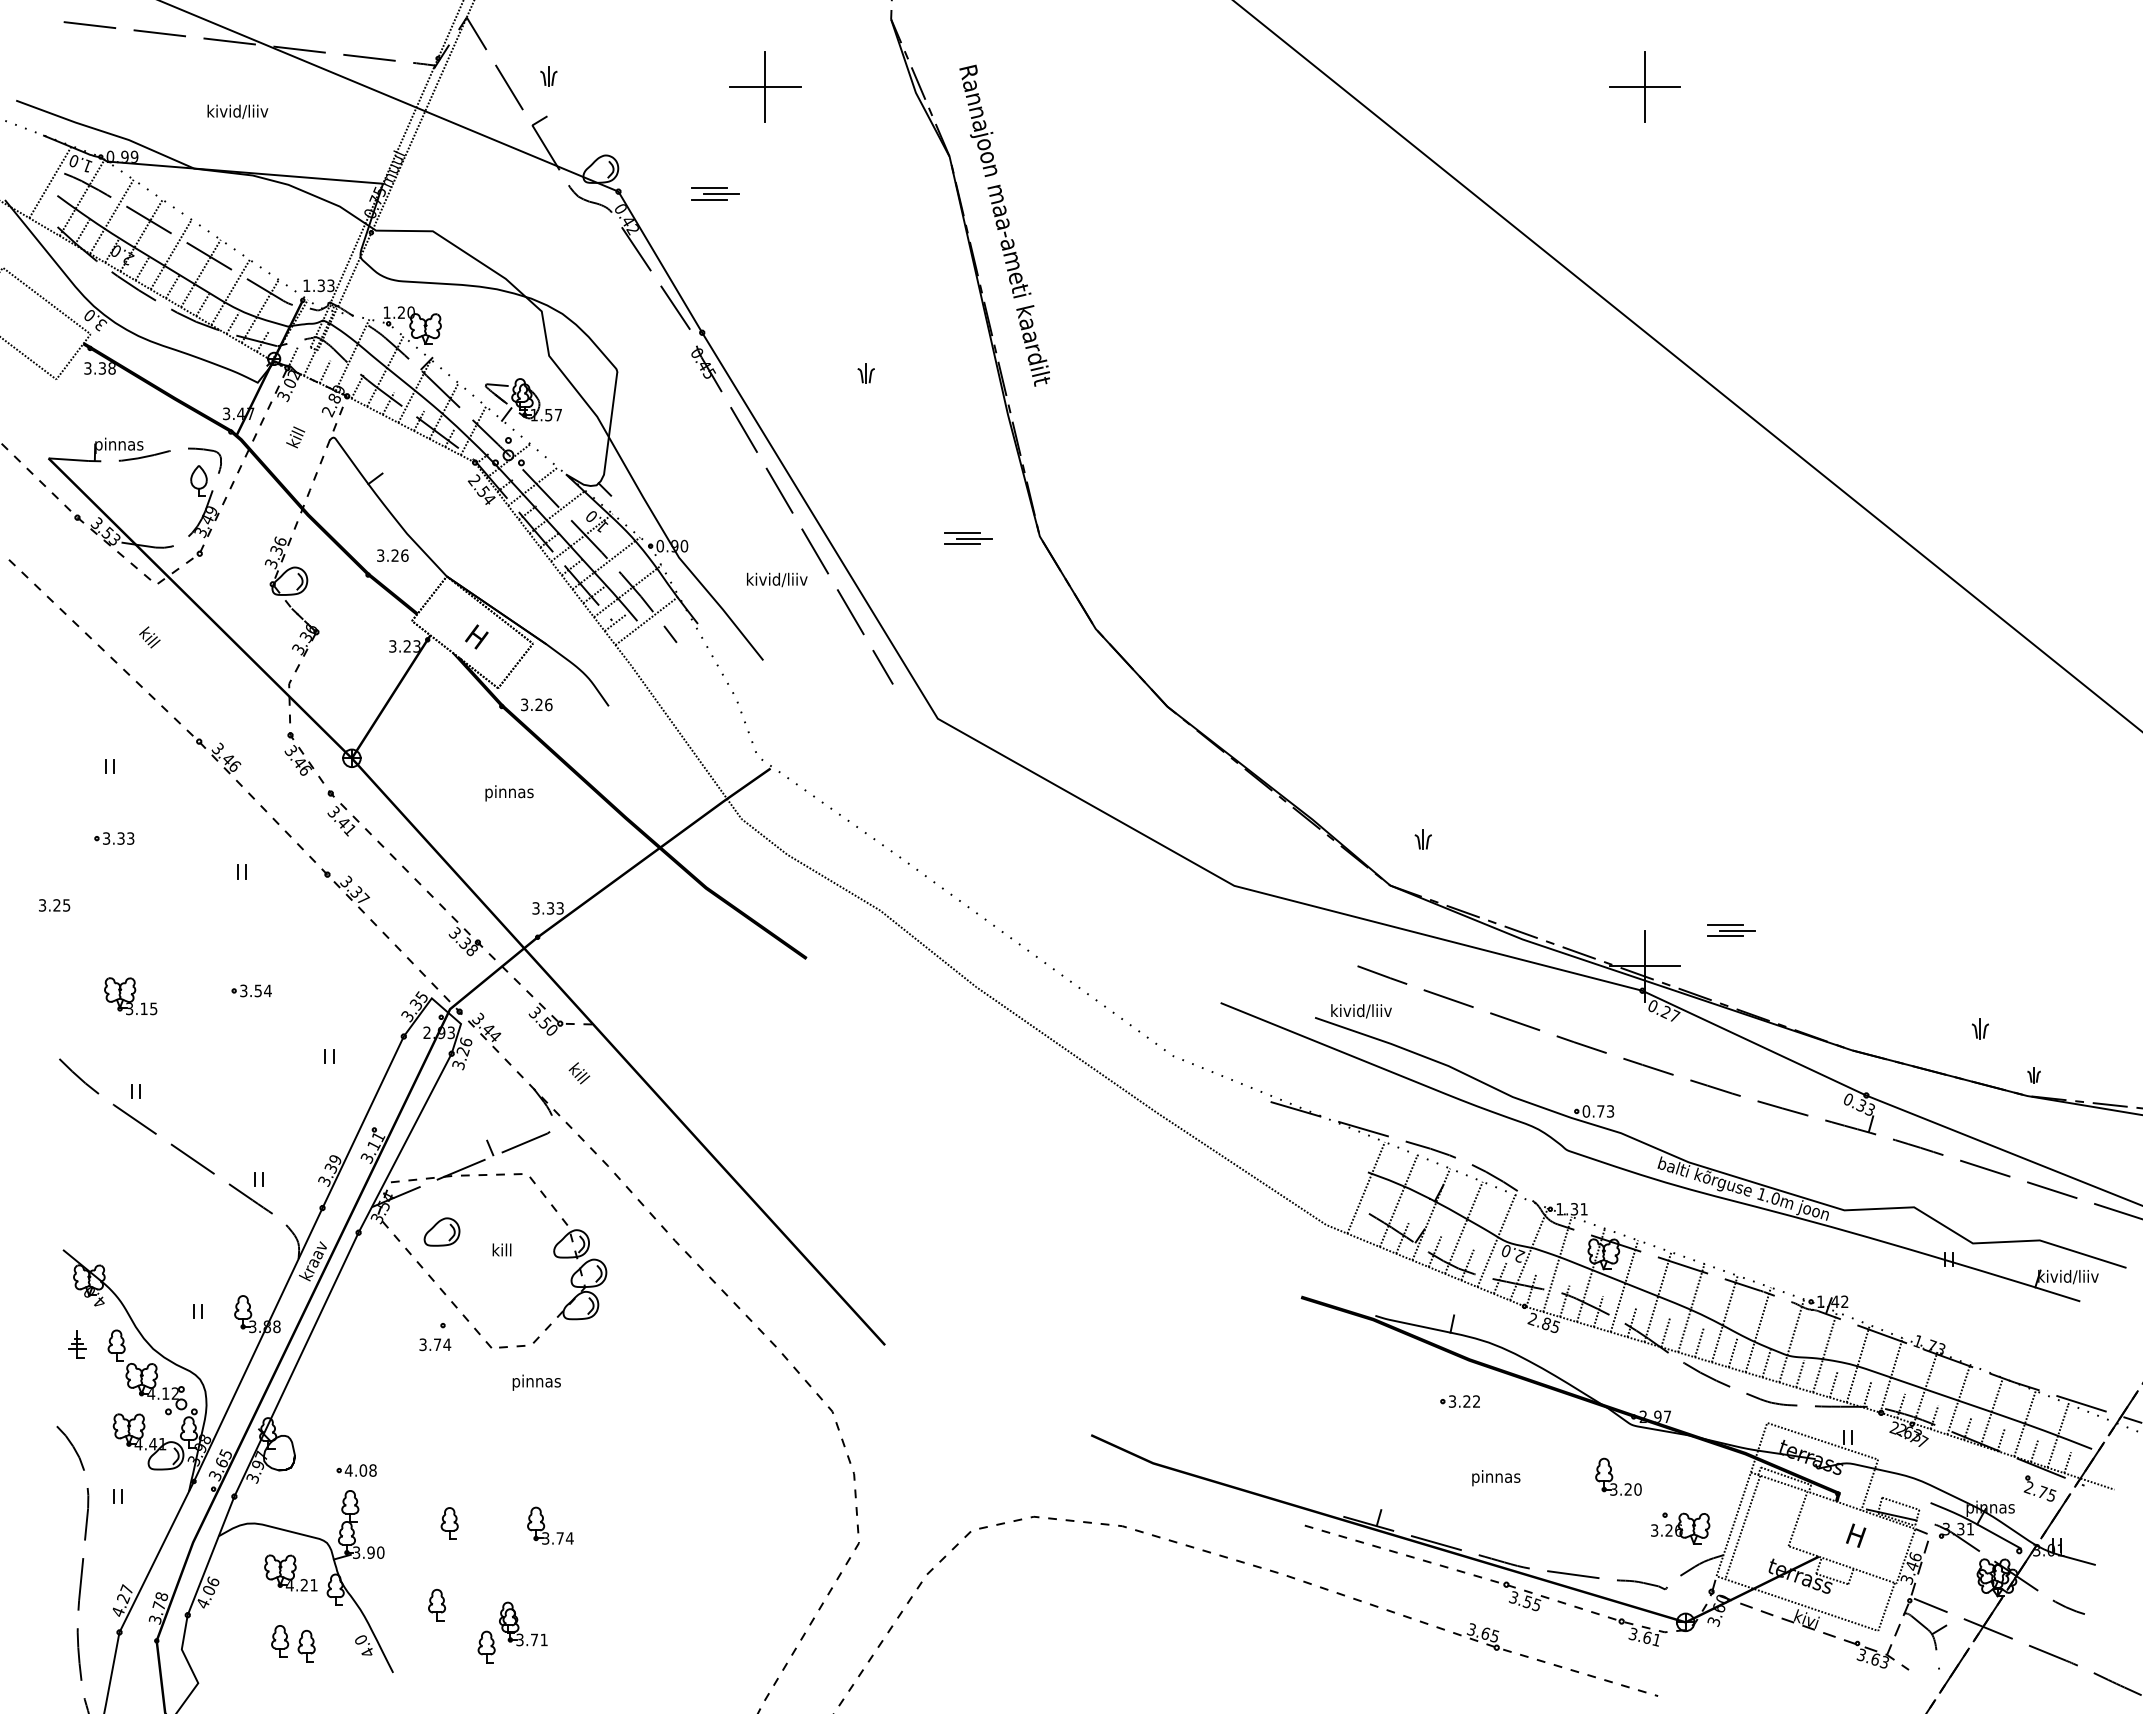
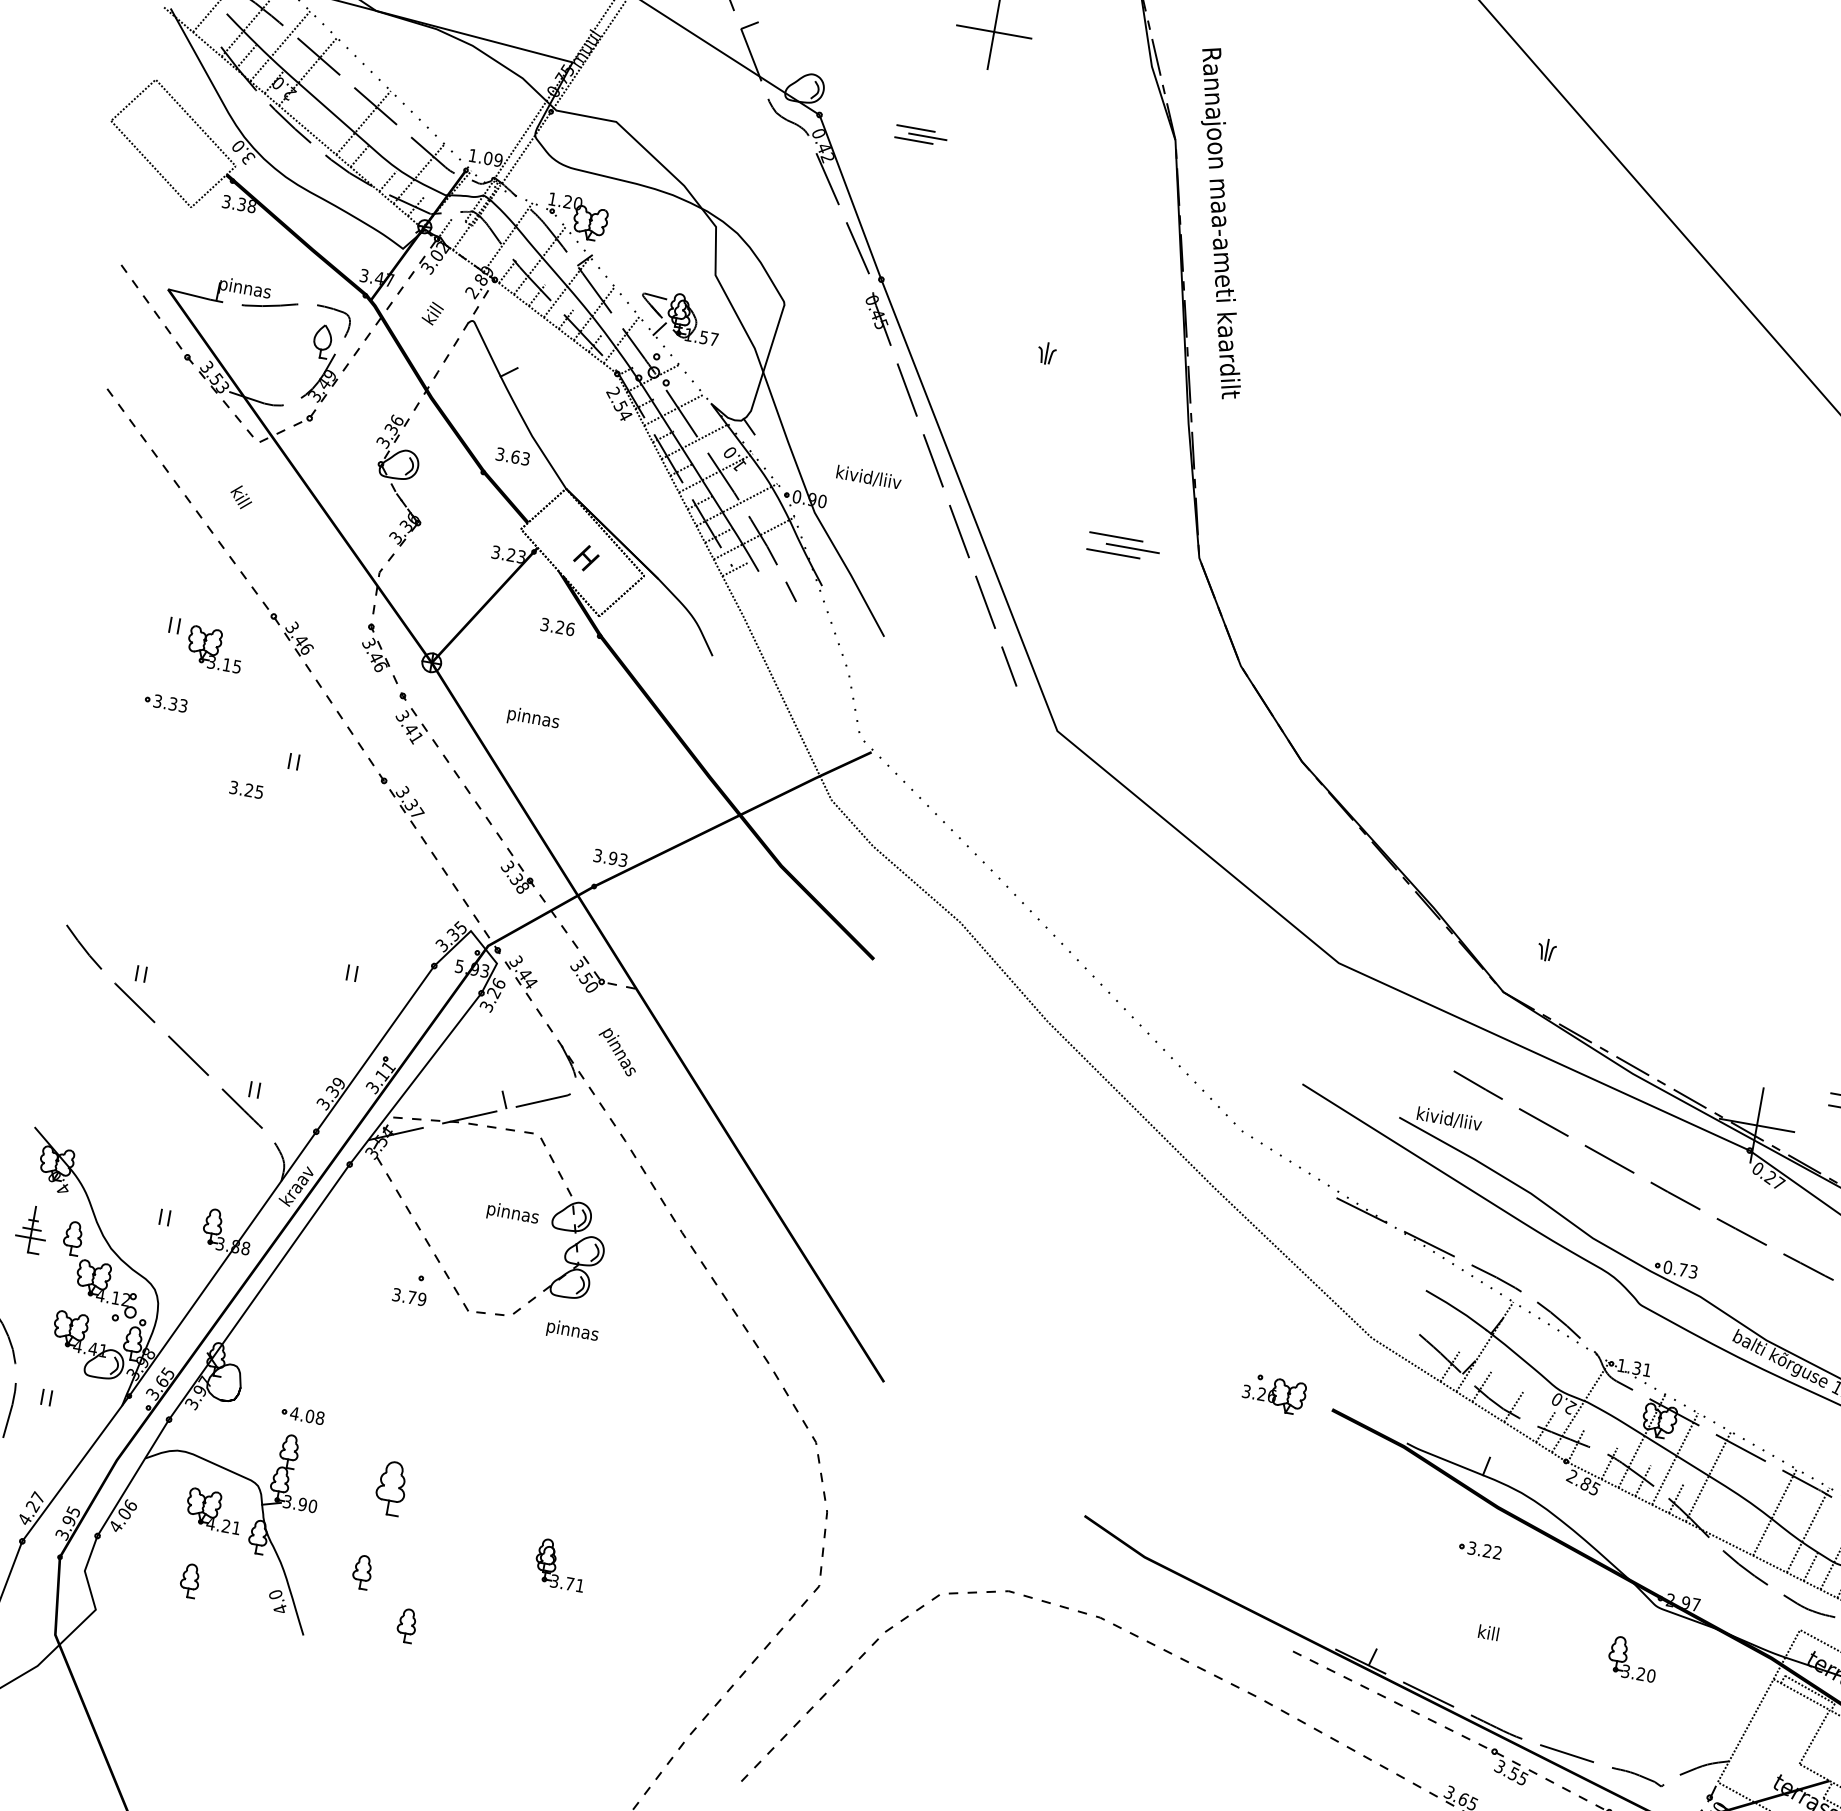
line: (170, 254) -> (335, 97), removed
line: (142, 268) -> (302, 106), removed
text: (325, 285) -> (492, 158), 1.33 -> 1.09
line: (172, 286) -> (331, 131), removed
line: (230, 292) -> (391, 148), removed
line: (324, 371) -> (475, 249), removed
part: (968, 538) -> (1123, 546), size x1.4
text: (399, 555) -> (520, 457), 3.26 -> 3.63
text: (777, 579) -> (869, 477), moved
line: (646, 620) -> (768, 572), removed
text: (536, 704) -> (557, 626), moved
text: (509, 793) -> (533, 719), moved
text: (54, 905) -> (246, 789), moved
text: (550, 908) -> (613, 858), 3.33 -> 3.93
part: (251, 990) -> (282, 888), removed
part: (130, 996) -> (214, 649), moved
text: (426, 1032) -> (458, 966), 2.93 -> 5.93
text: (586, 1083) -> (618, 1049), kill -> pinnas
line: (1365, 1187) -> (1420, 1306), removed
line: (1398, 1201) -> (1452, 1327), removed
line: (1463, 1227) -> (1516, 1366), removed
part: (441, 1231) -> (437, 1178), removed
line: (1496, 1241) -> (1548, 1387), removed
text: (516, 1251) -> (512, 1214), kill -> pinnas
line: (1557, 1264) -> (1608, 1423), removed
line: (1691, 1308) -> (1741, 1495), removed
line: (1665, 1332) -> (1709, 1515), removed
line: (1699, 1342) -> (1743, 1532), removed
part: (77, 1344) -> (32, 1229), size x1.6
text: (447, 1344) -> (422, 1299), 3.74 -> 3.79
line: (1732, 1352) -> (1776, 1549), removed
text: (536, 1382) -> (572, 1331), moved
text: (1496, 1478) -> (1504, 1637), pinnas -> kill
part: (449, 1523) -> (390, 1488), size x1.6
part: (550, 1525) -> (497, 1509), removed
line: (1742, 1527) -> (1754, 1735), removed
part: (1680, 1528) -> (1274, 1394), moved
text: (160, 1601) -> (71, 1516), 3.78 -> 3.95
part: (523, 1623) -> (561, 1564), moved
part: (306, 1646) -> (216, 1591), removed

